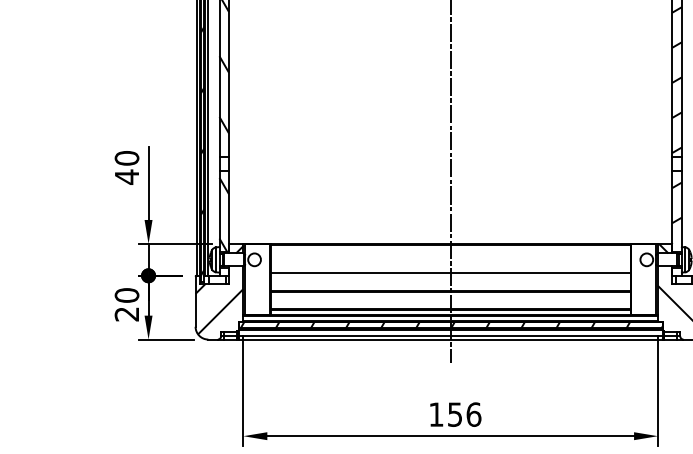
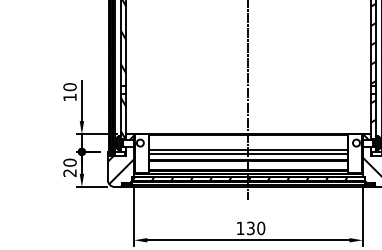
text: (126, 177) -> (69, 97), 40 -> 10
line: (450, 278) -> (248, 153), added
text: (465, 413) -> (256, 227), 156 -> 130

